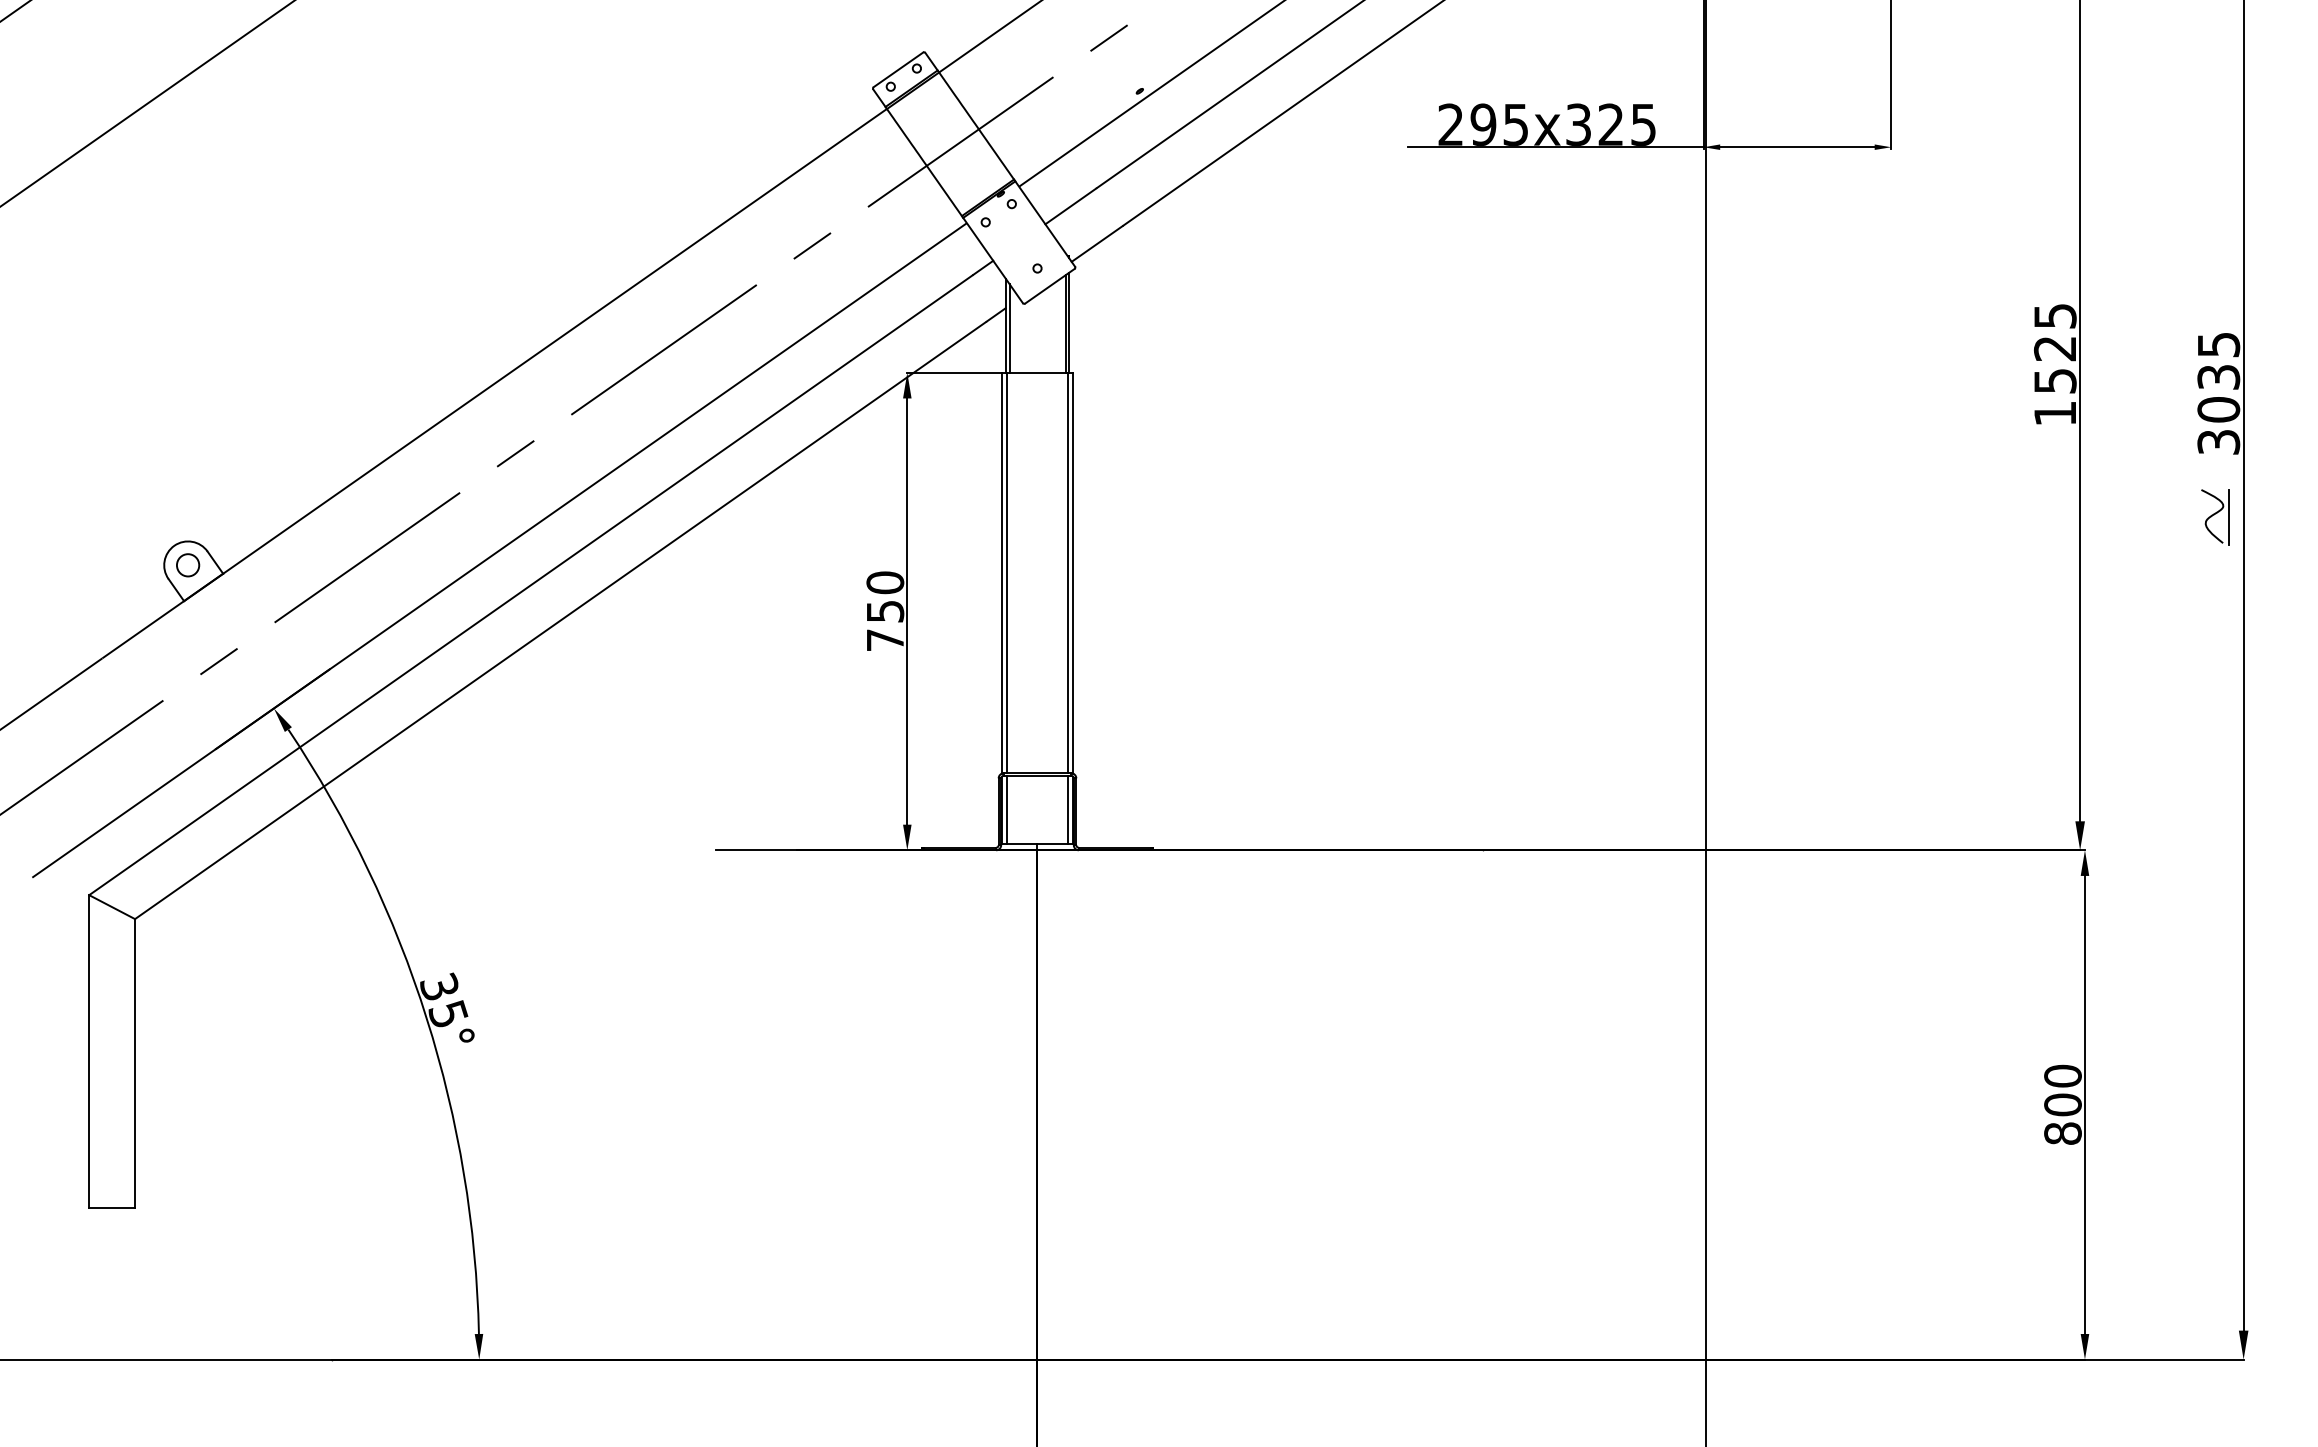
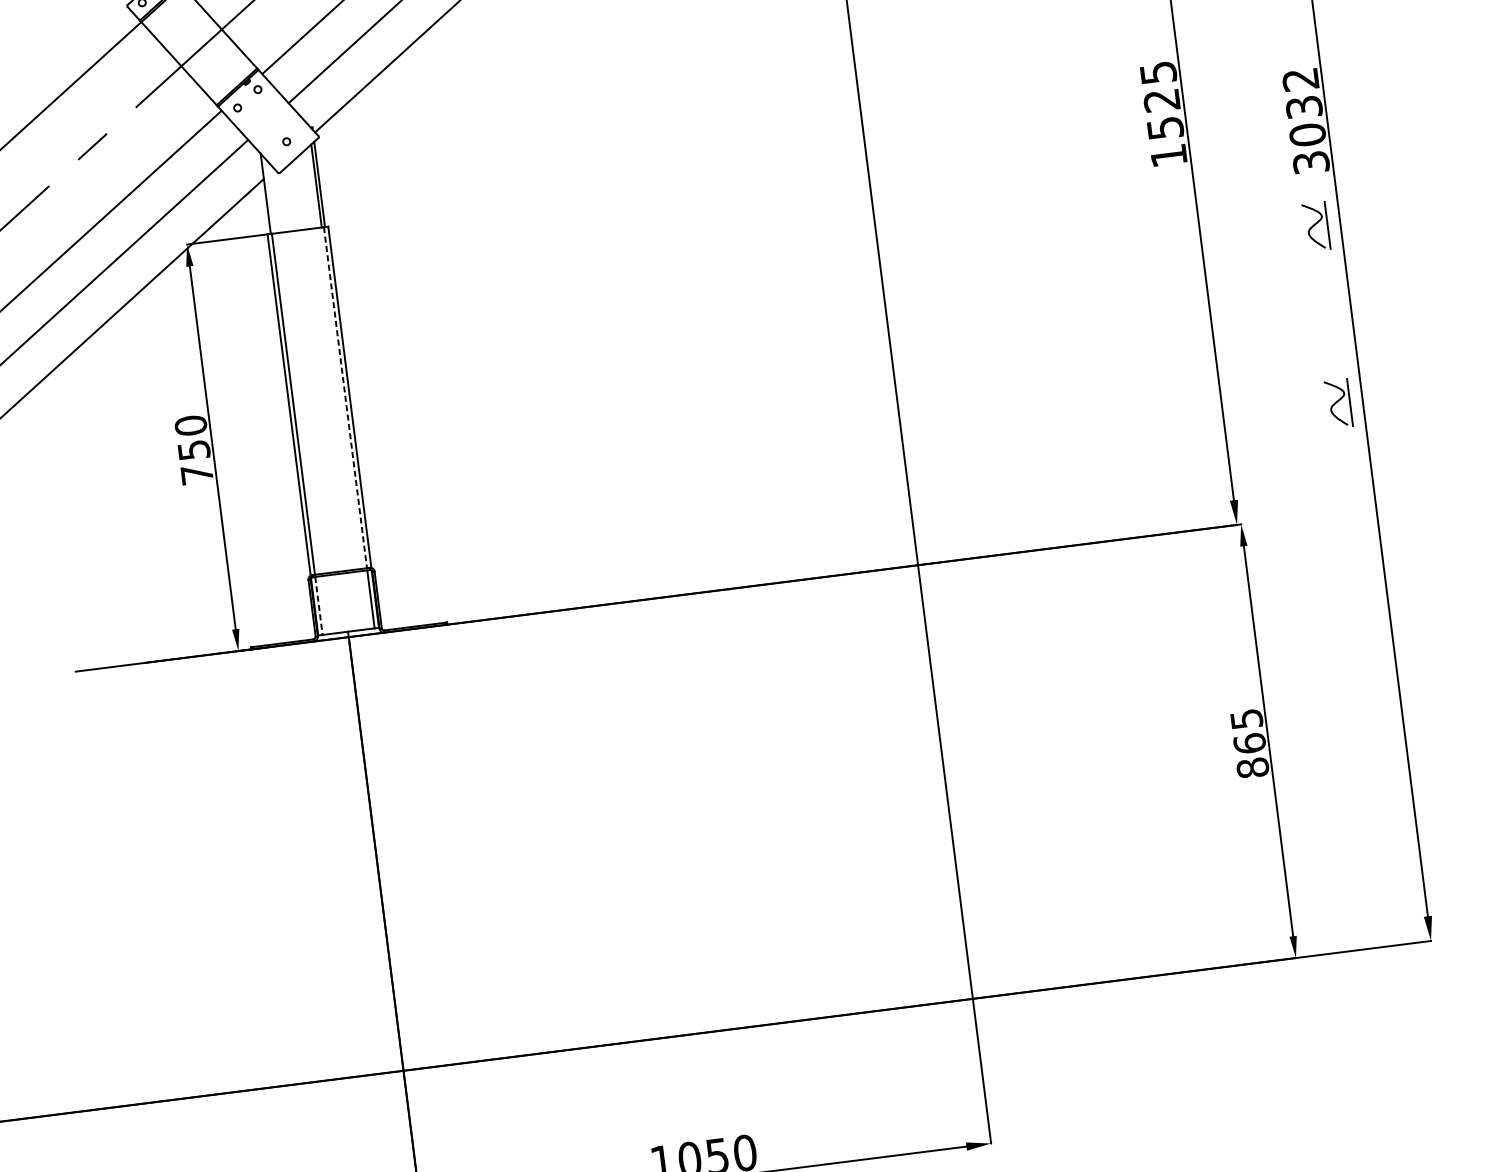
line: (1009, 328) -> (269, 195), removed
text: (2218, 345) -> (1300, 80), 3035 -> 3032
line: (1068, 573) -> (345, 398), solid -> dashed
part: (2215, 725) -> (1338, 404), added
line: (1006, 810) -> (318, 606), solid -> dashed
text: (2062, 1090) -> (1247, 731), 800 -> 865

